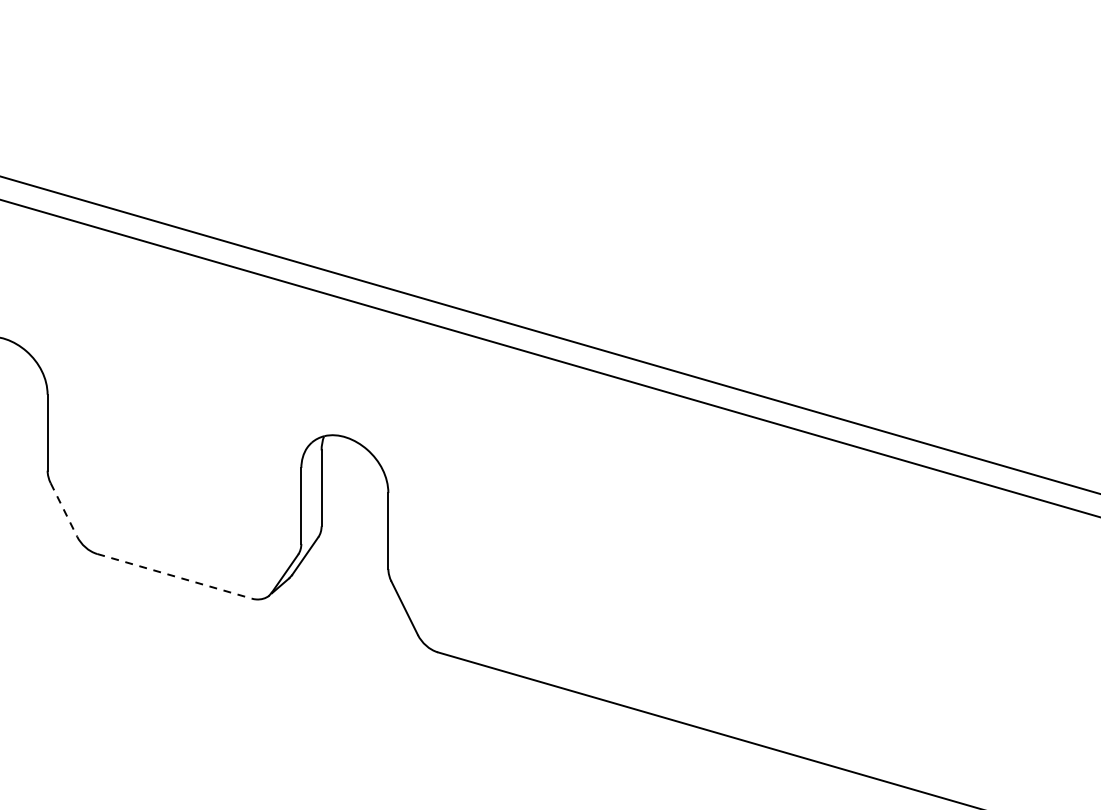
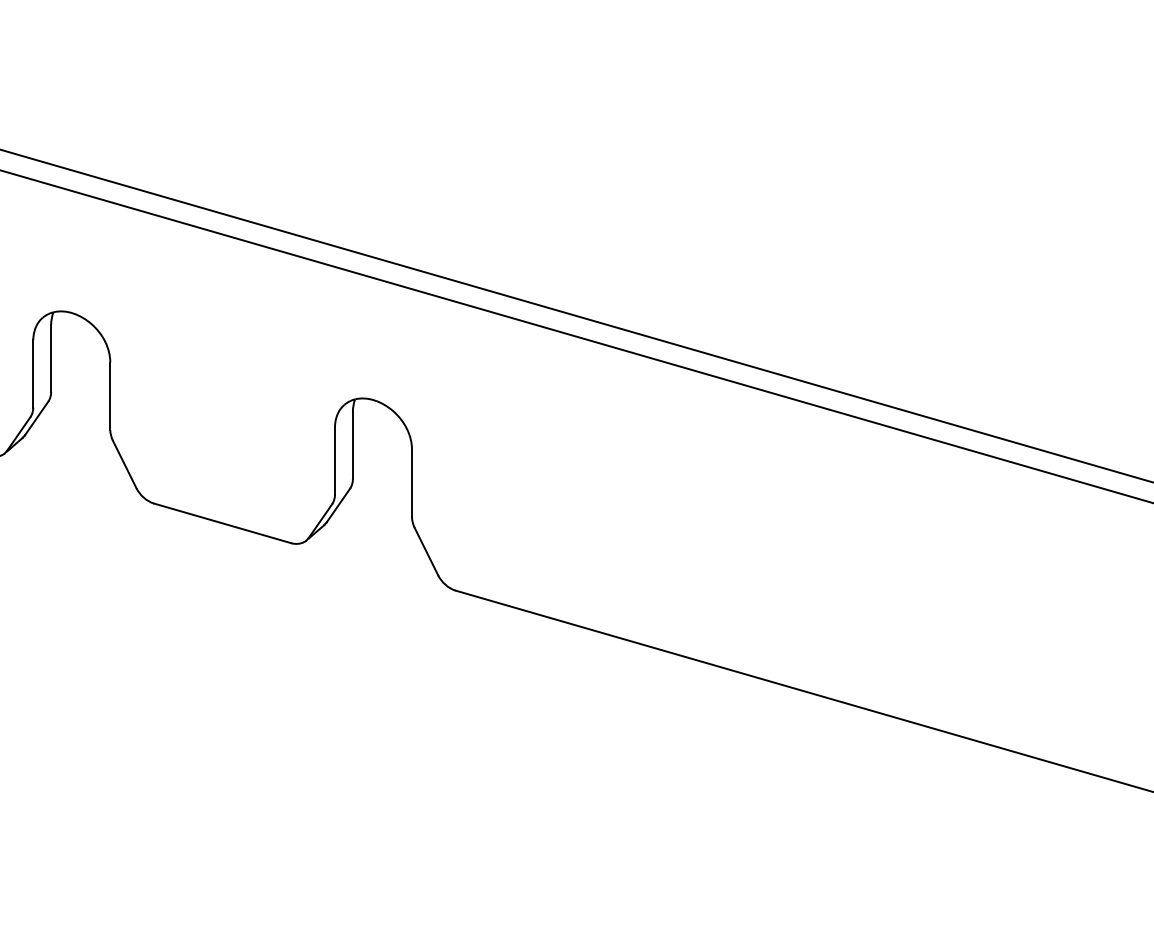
line: (63, 510) -> (124, 465), dashed -> solid
line: (175, 576) -> (223, 523), dashed -> solid

